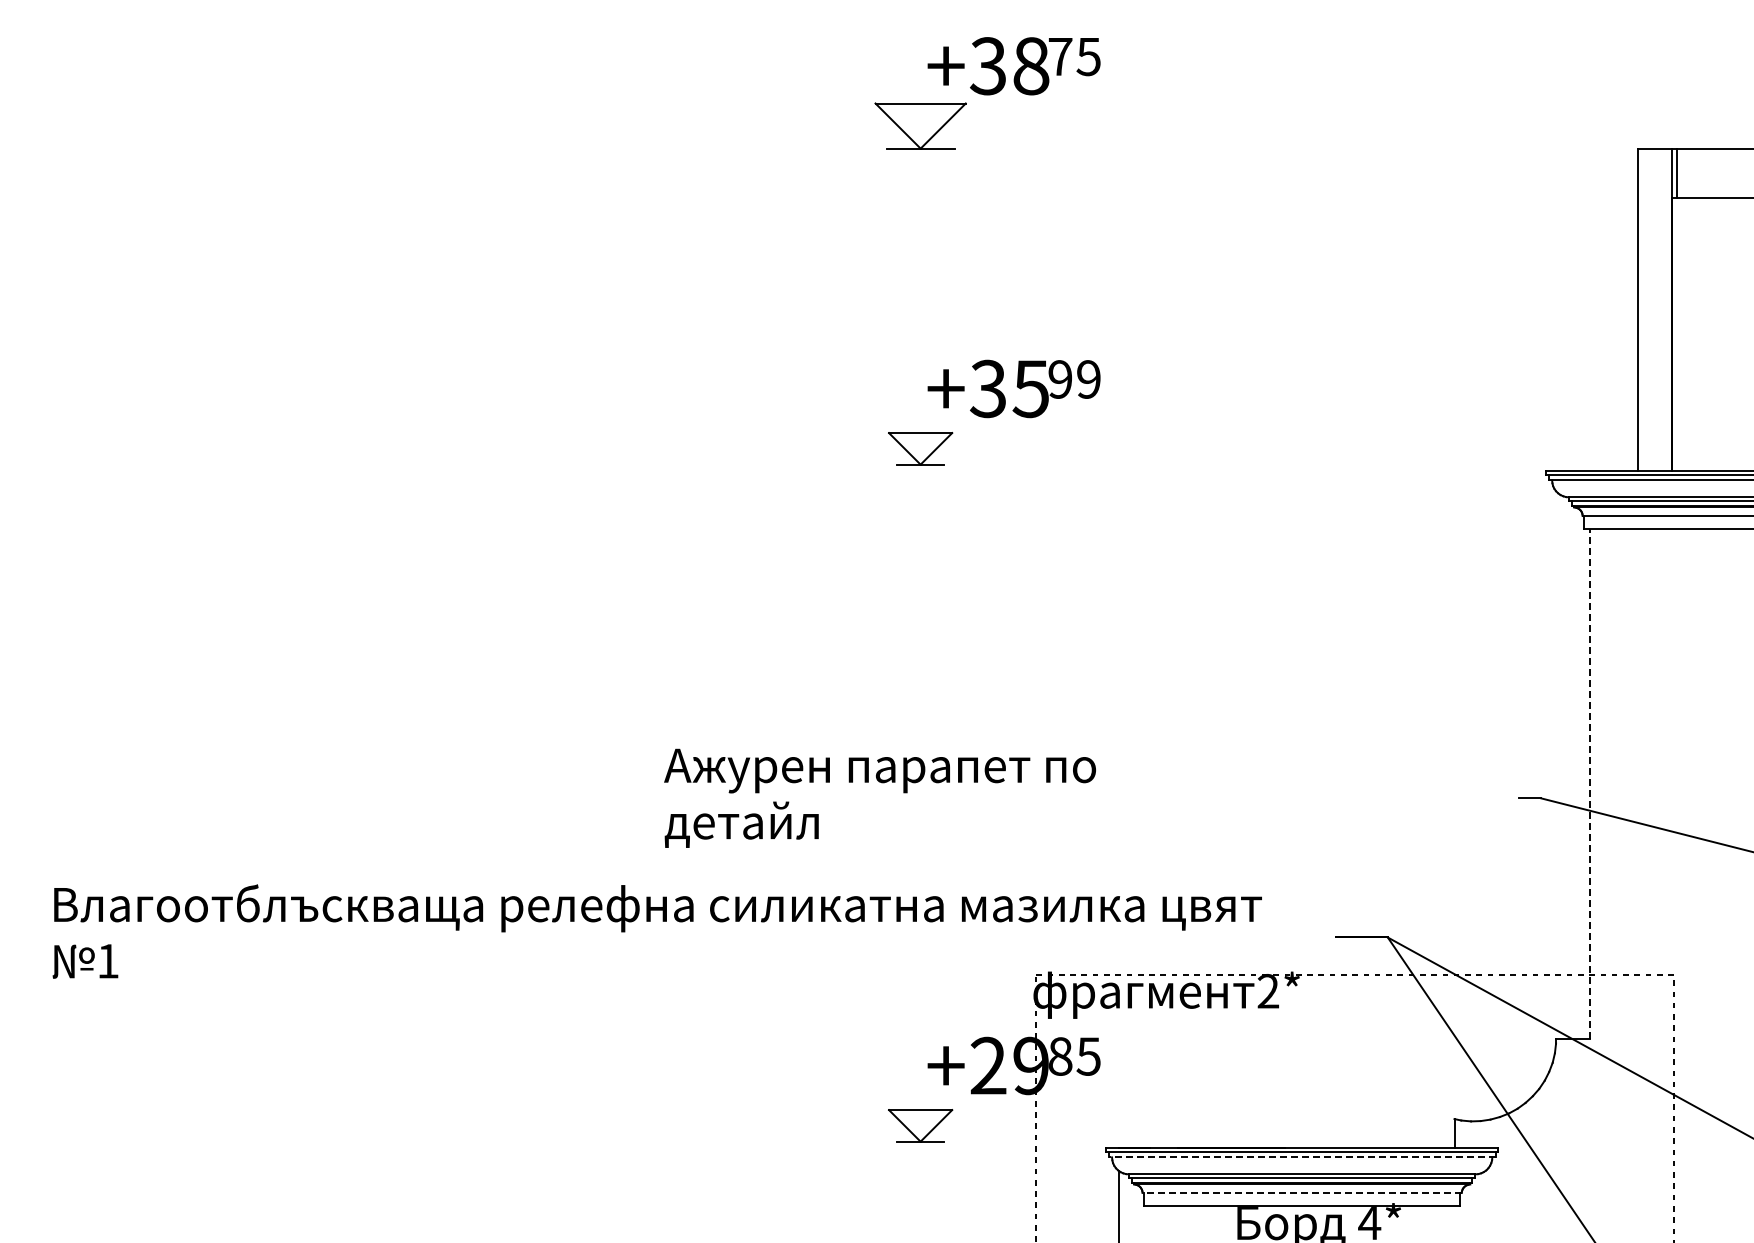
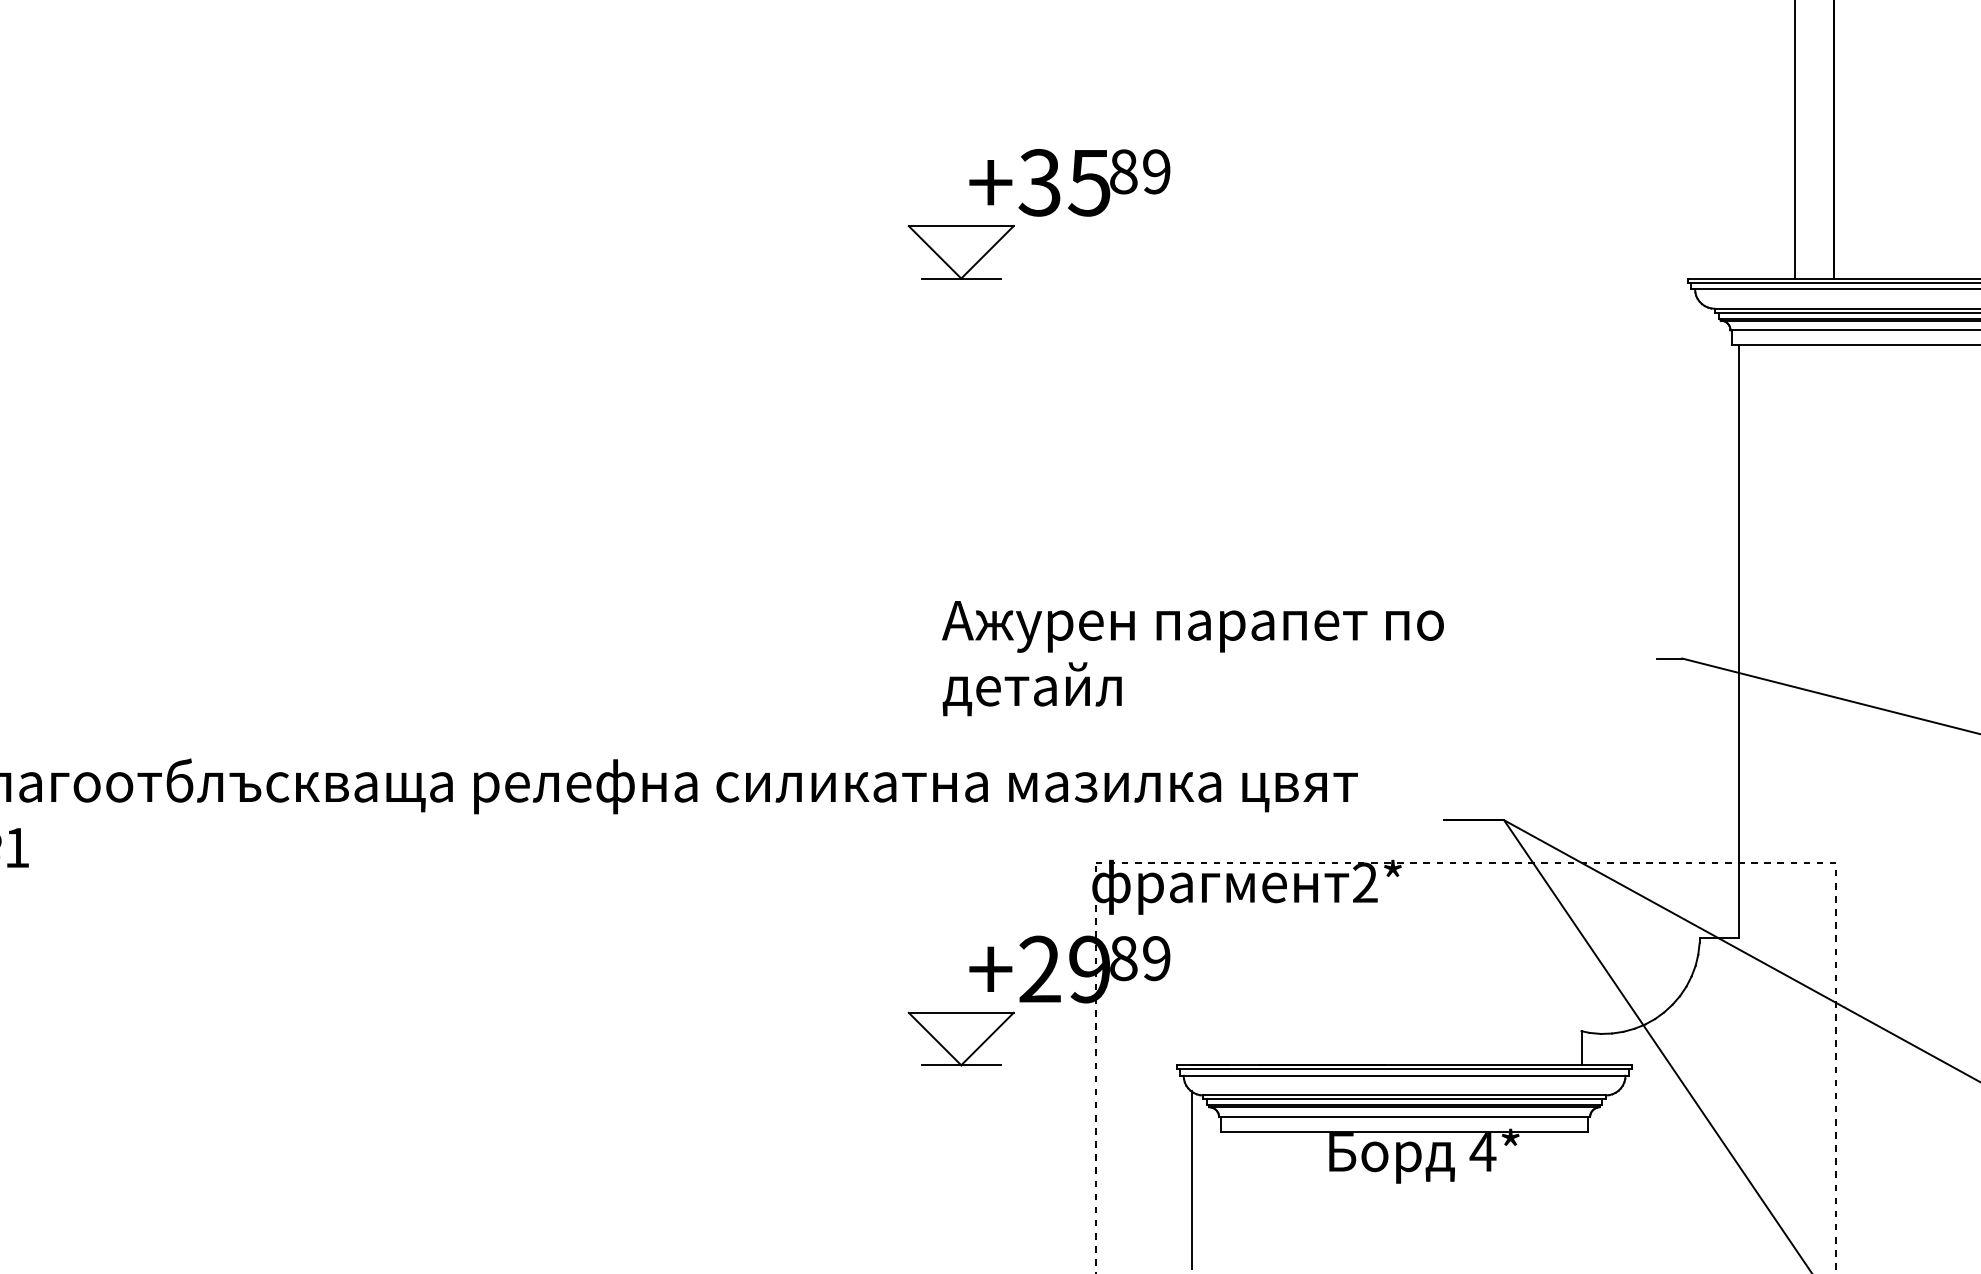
text: (1060, 379) -> (1123, 171), 99 -> 89
part: (920, 448) -> (961, 252), size x1.43
line: (1589, 783) -> (1738, 641), dashed -> solid
text: (879, 797) -> (1192, 657), moved
text: (1088, 1056) -> (1156, 958), 85 -> 89
part: (920, 1125) -> (961, 1038), size x1.43
line: (1302, 1157) -> (1404, 1075), dashed -> solid
line: (1302, 1192) -> (1404, 1116), dashed -> solid

